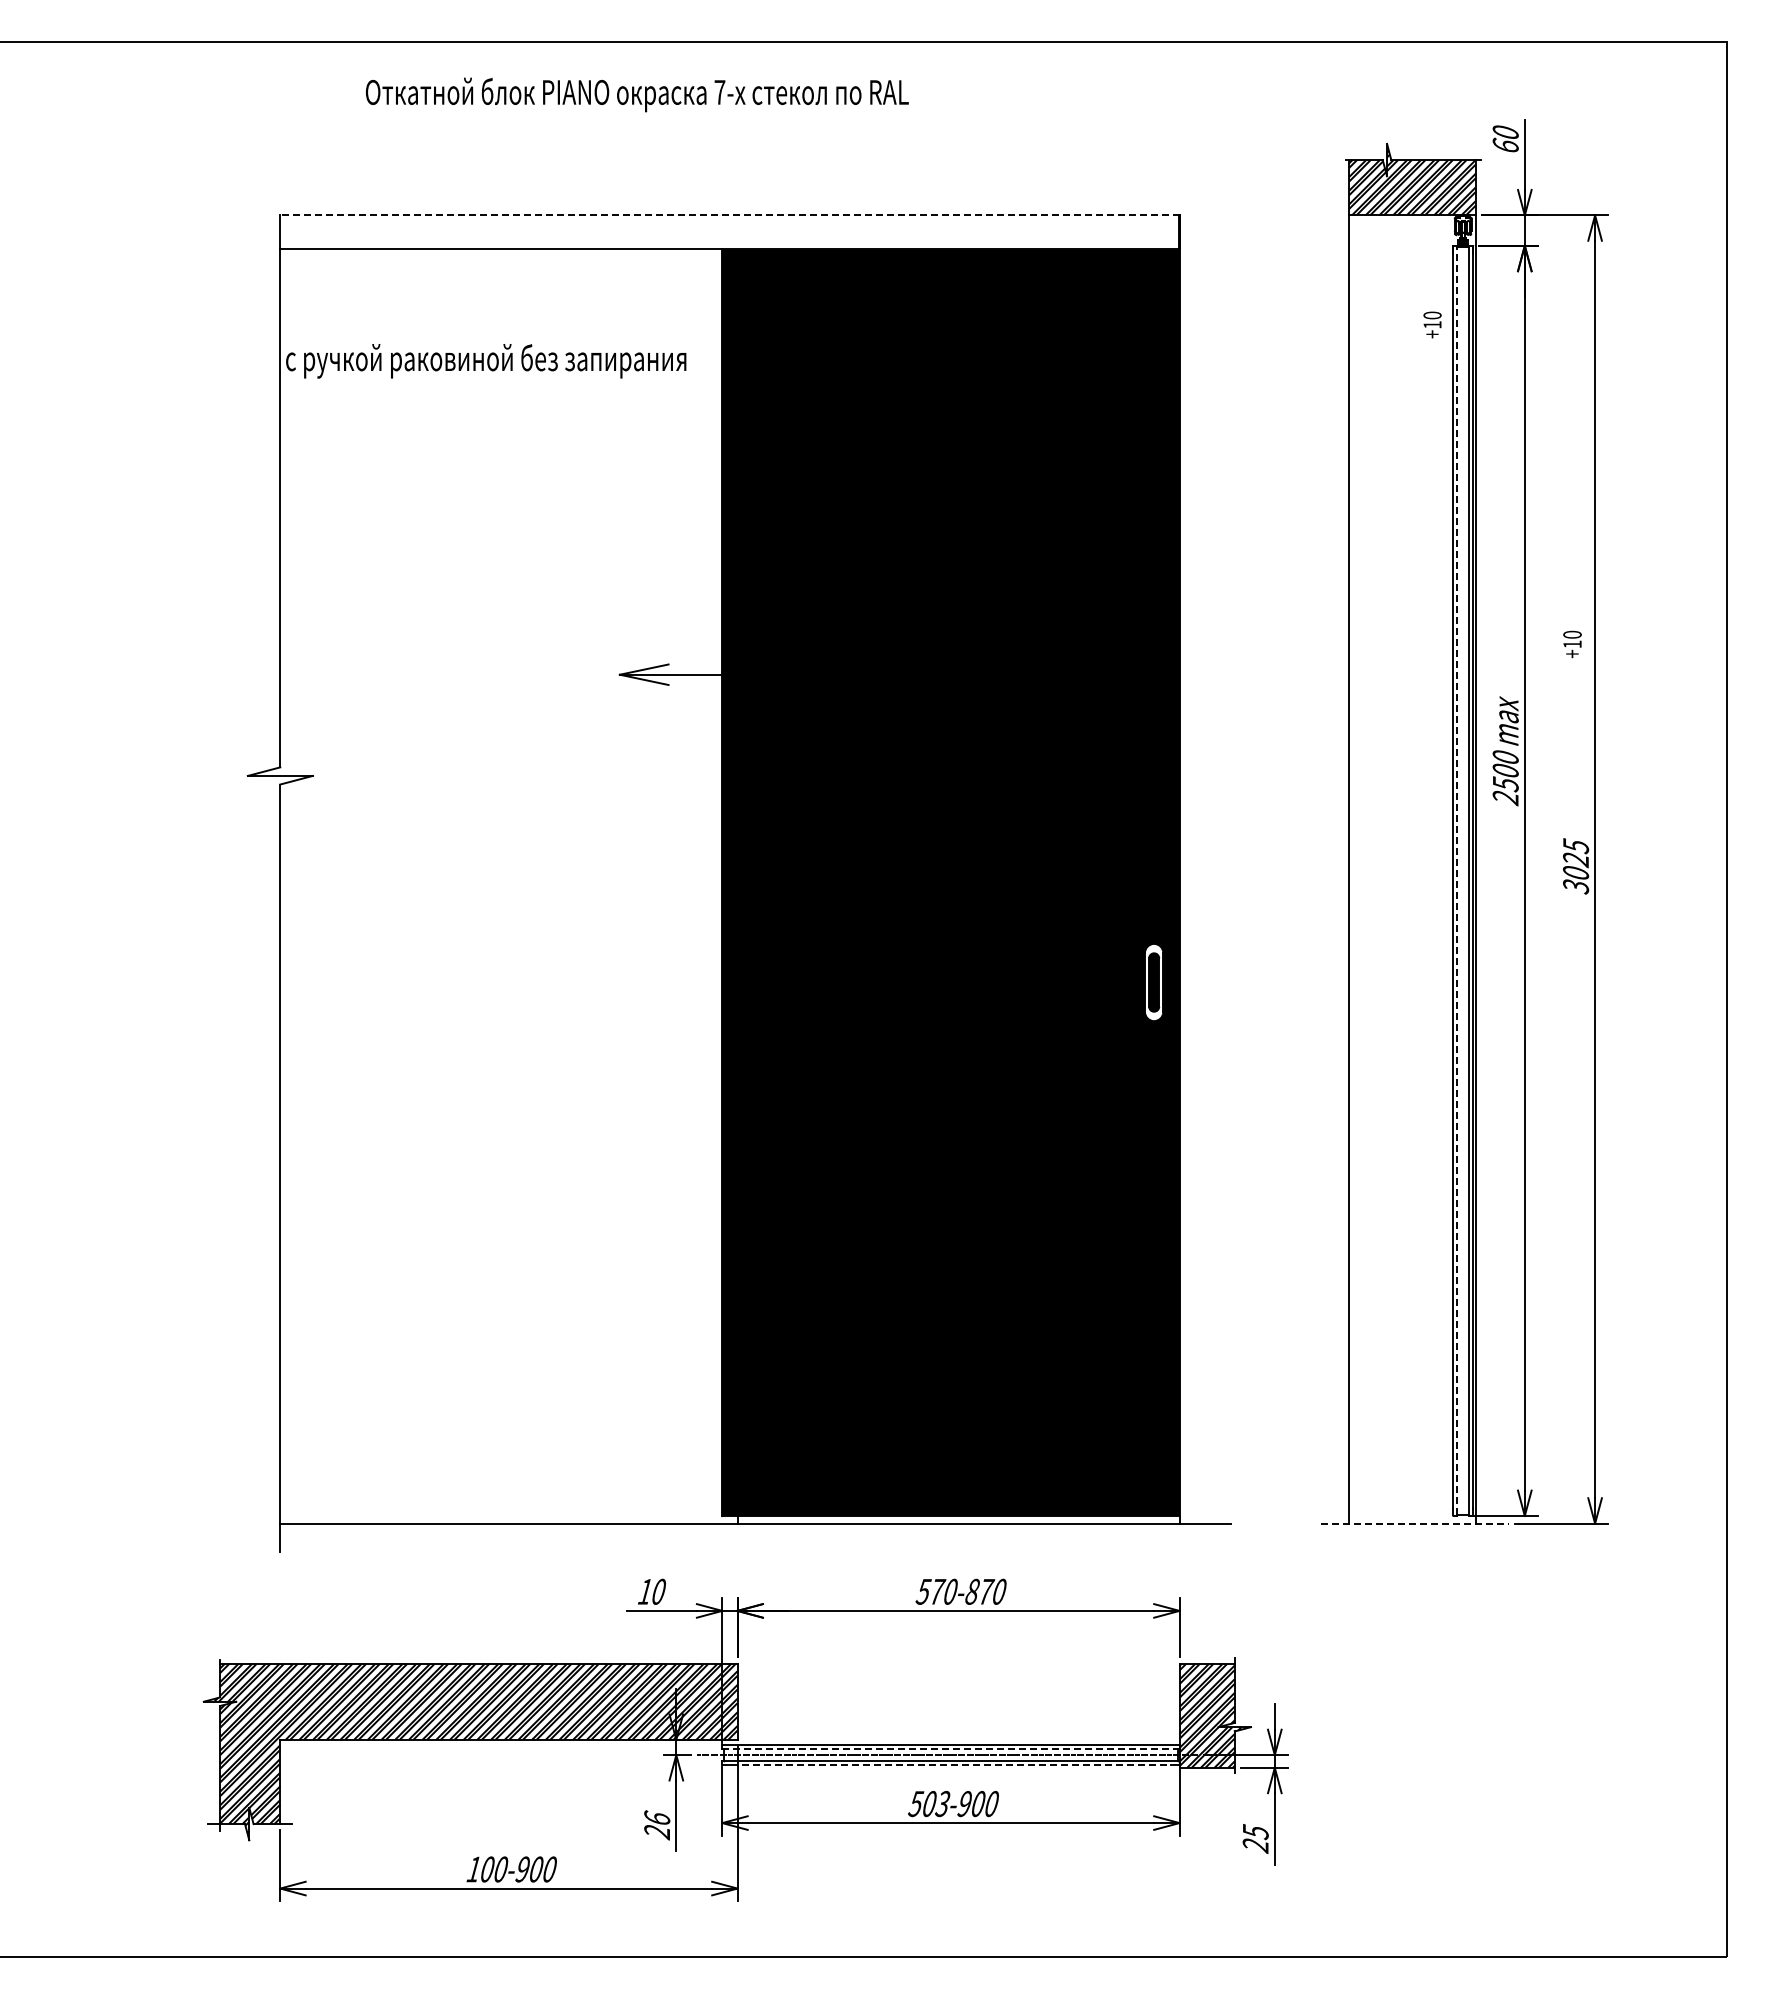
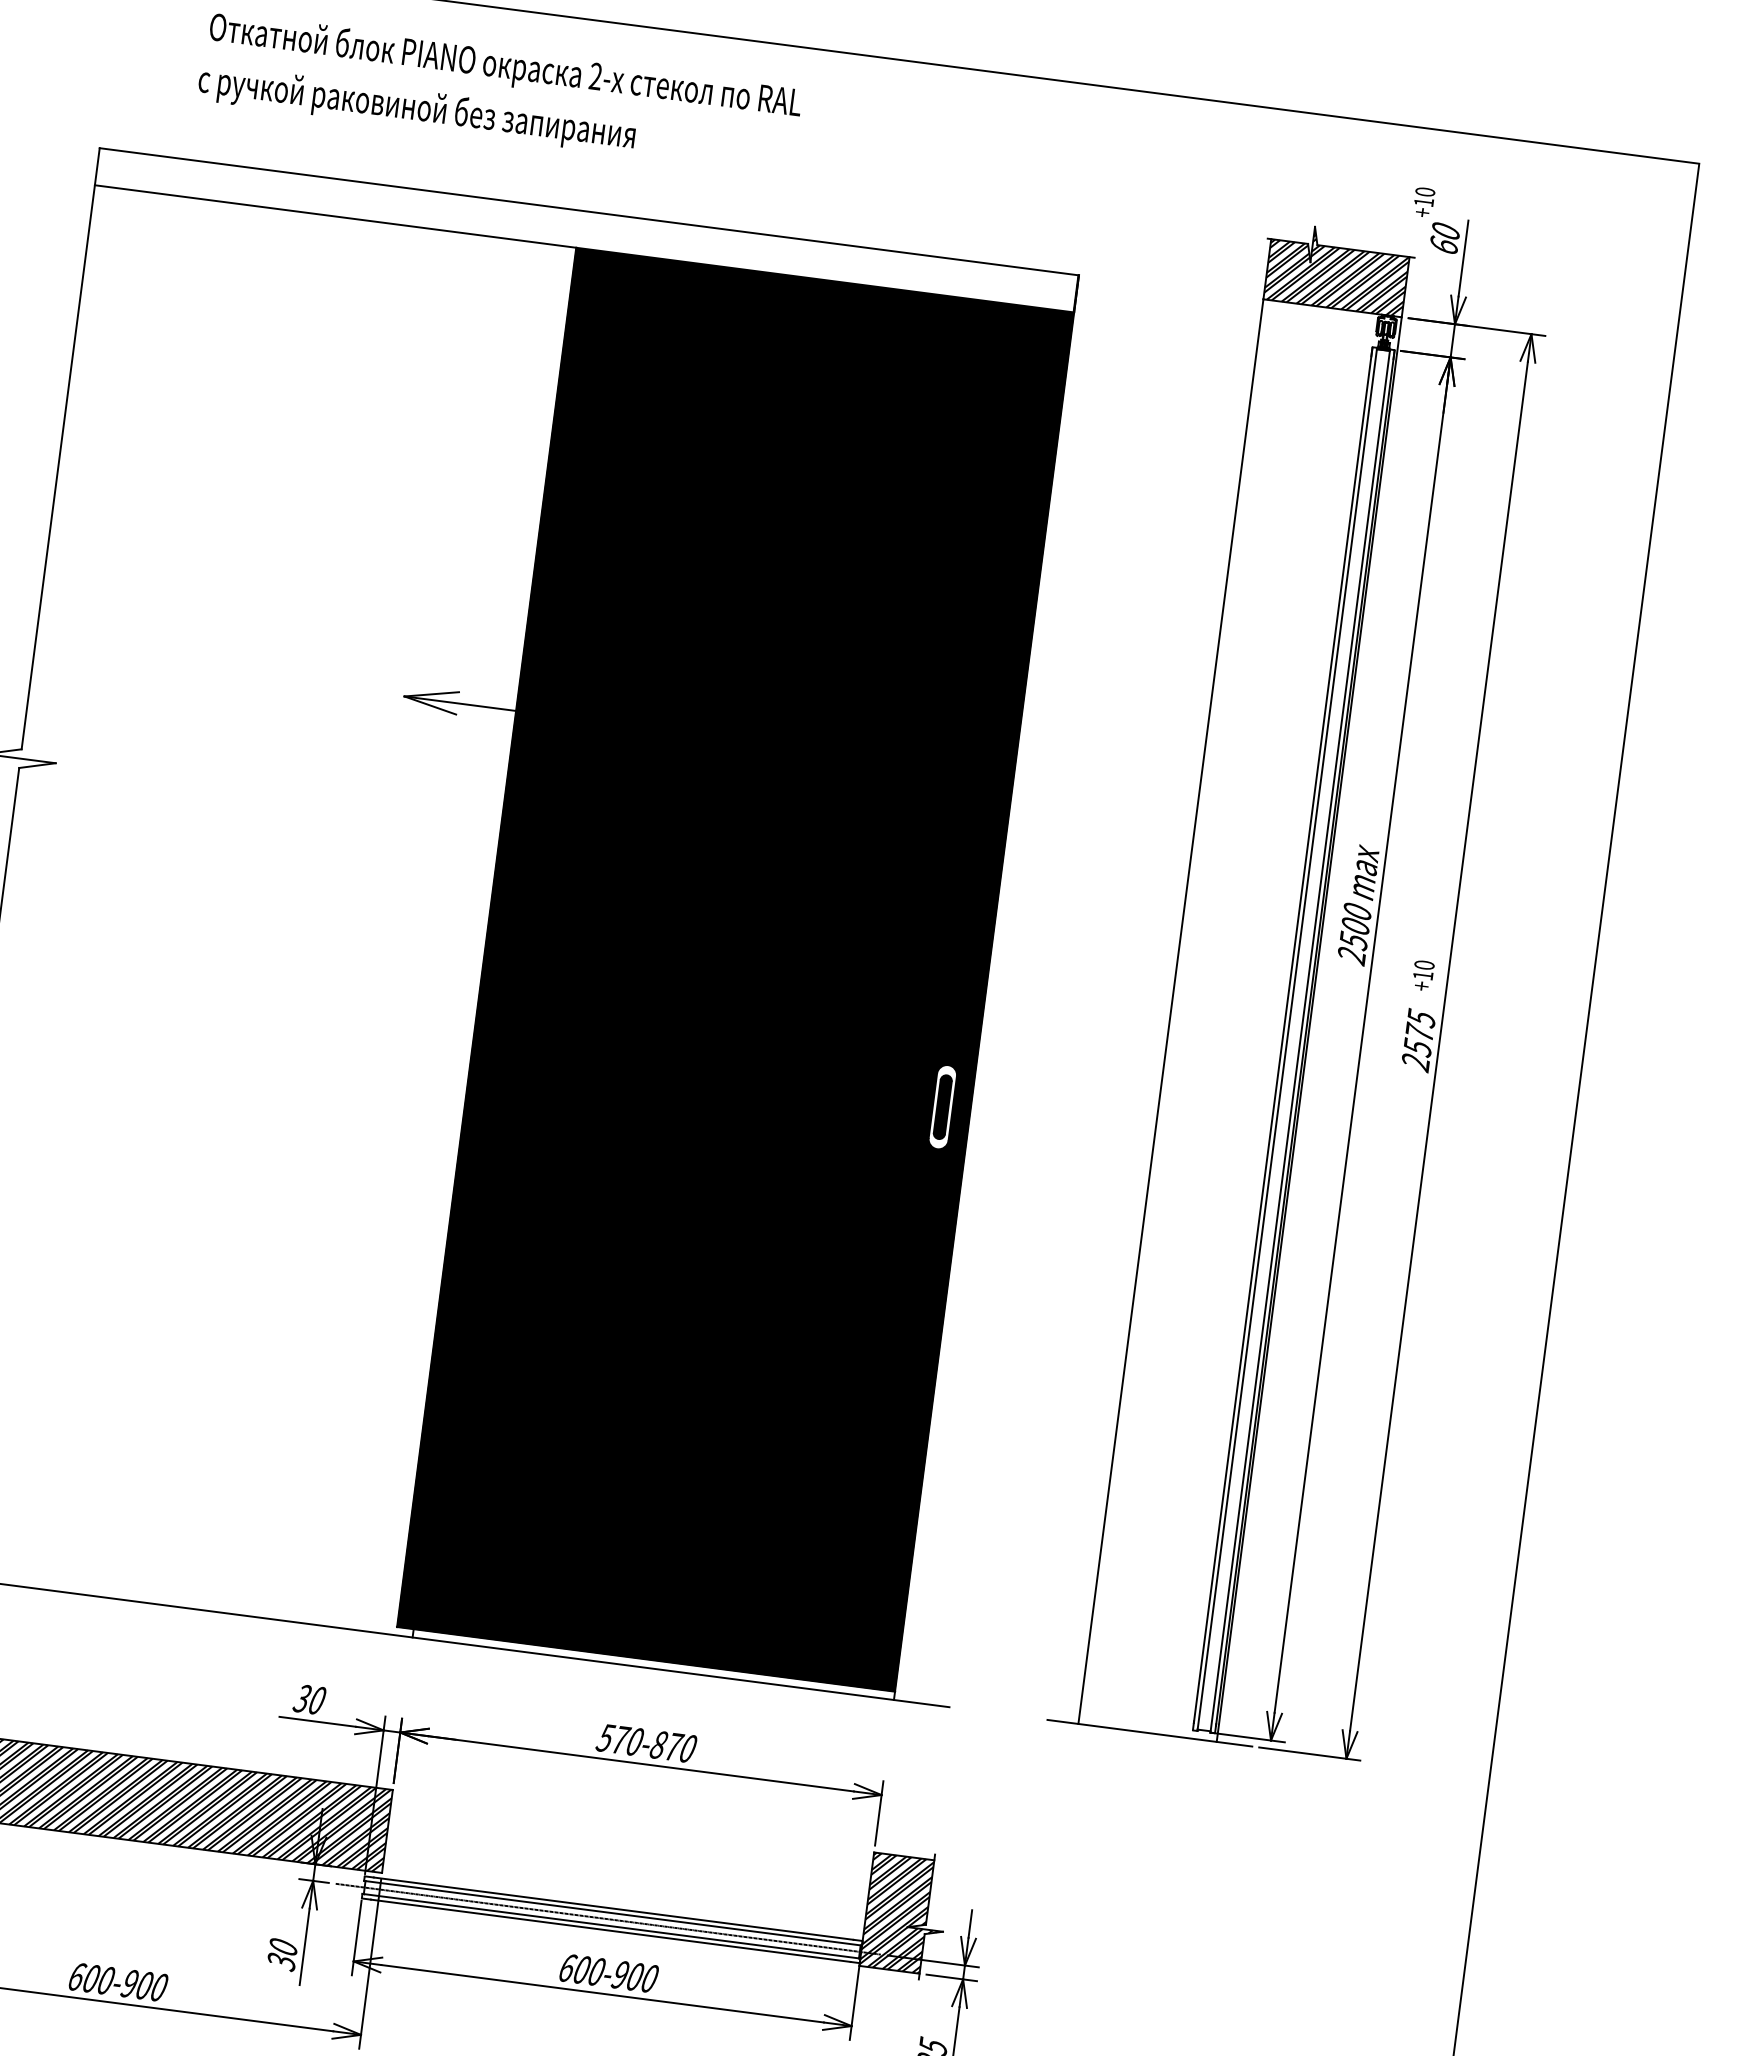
text: (719, 91) -> (595, 75), 7- -> 2-
line: (729, 215) -> (588, 211), dashed -> solid
text: (1432, 324) -> (1423, 201), moved
text: (486, 361) -> (417, 109), moved
text: (1572, 644) -> (1423, 975), moved
text: (1576, 872) -> (1418, 1047), 3025 -> 2575
line: (1457, 879) -> (1287, 1037), dashed -> solid
line: (1415, 1523) -> (1150, 1733), dashed -> solid
text: (644, 1591) -> (301, 1698), 10 -> 30
line: (951, 1749) -> (613, 1913), dashed -> solid
line: (951, 1765) -> (611, 1931), dashed -> solid
text: (929, 1803) -> (582, 1969), 503-900 -> 600-900
text: (657, 1825) -> (282, 1954), 26 -> 30
text: (474, 1869) -> (77, 1976), 100-900 -> 600-900

